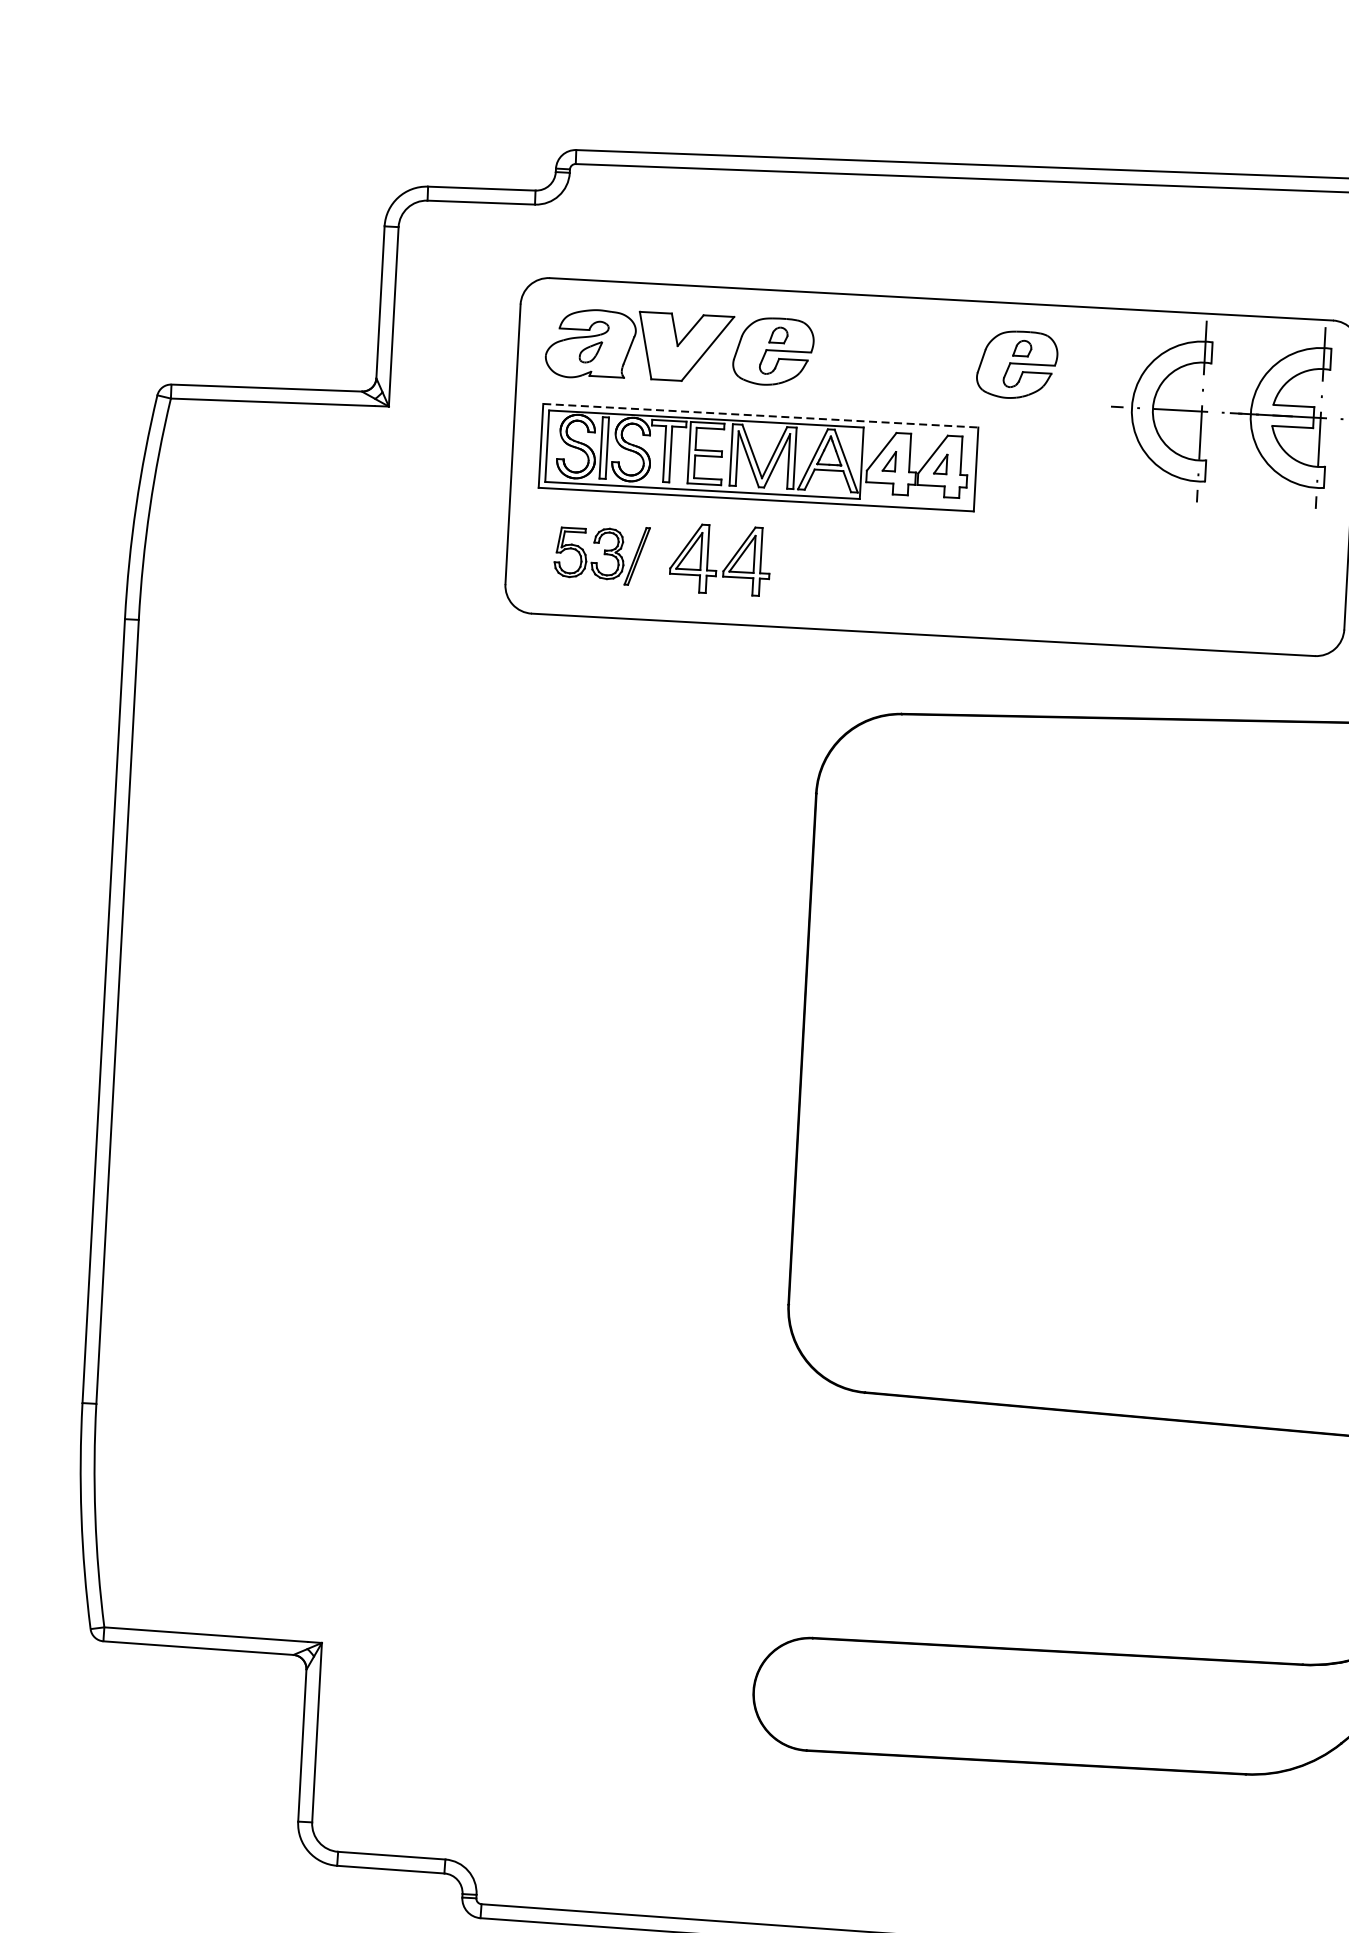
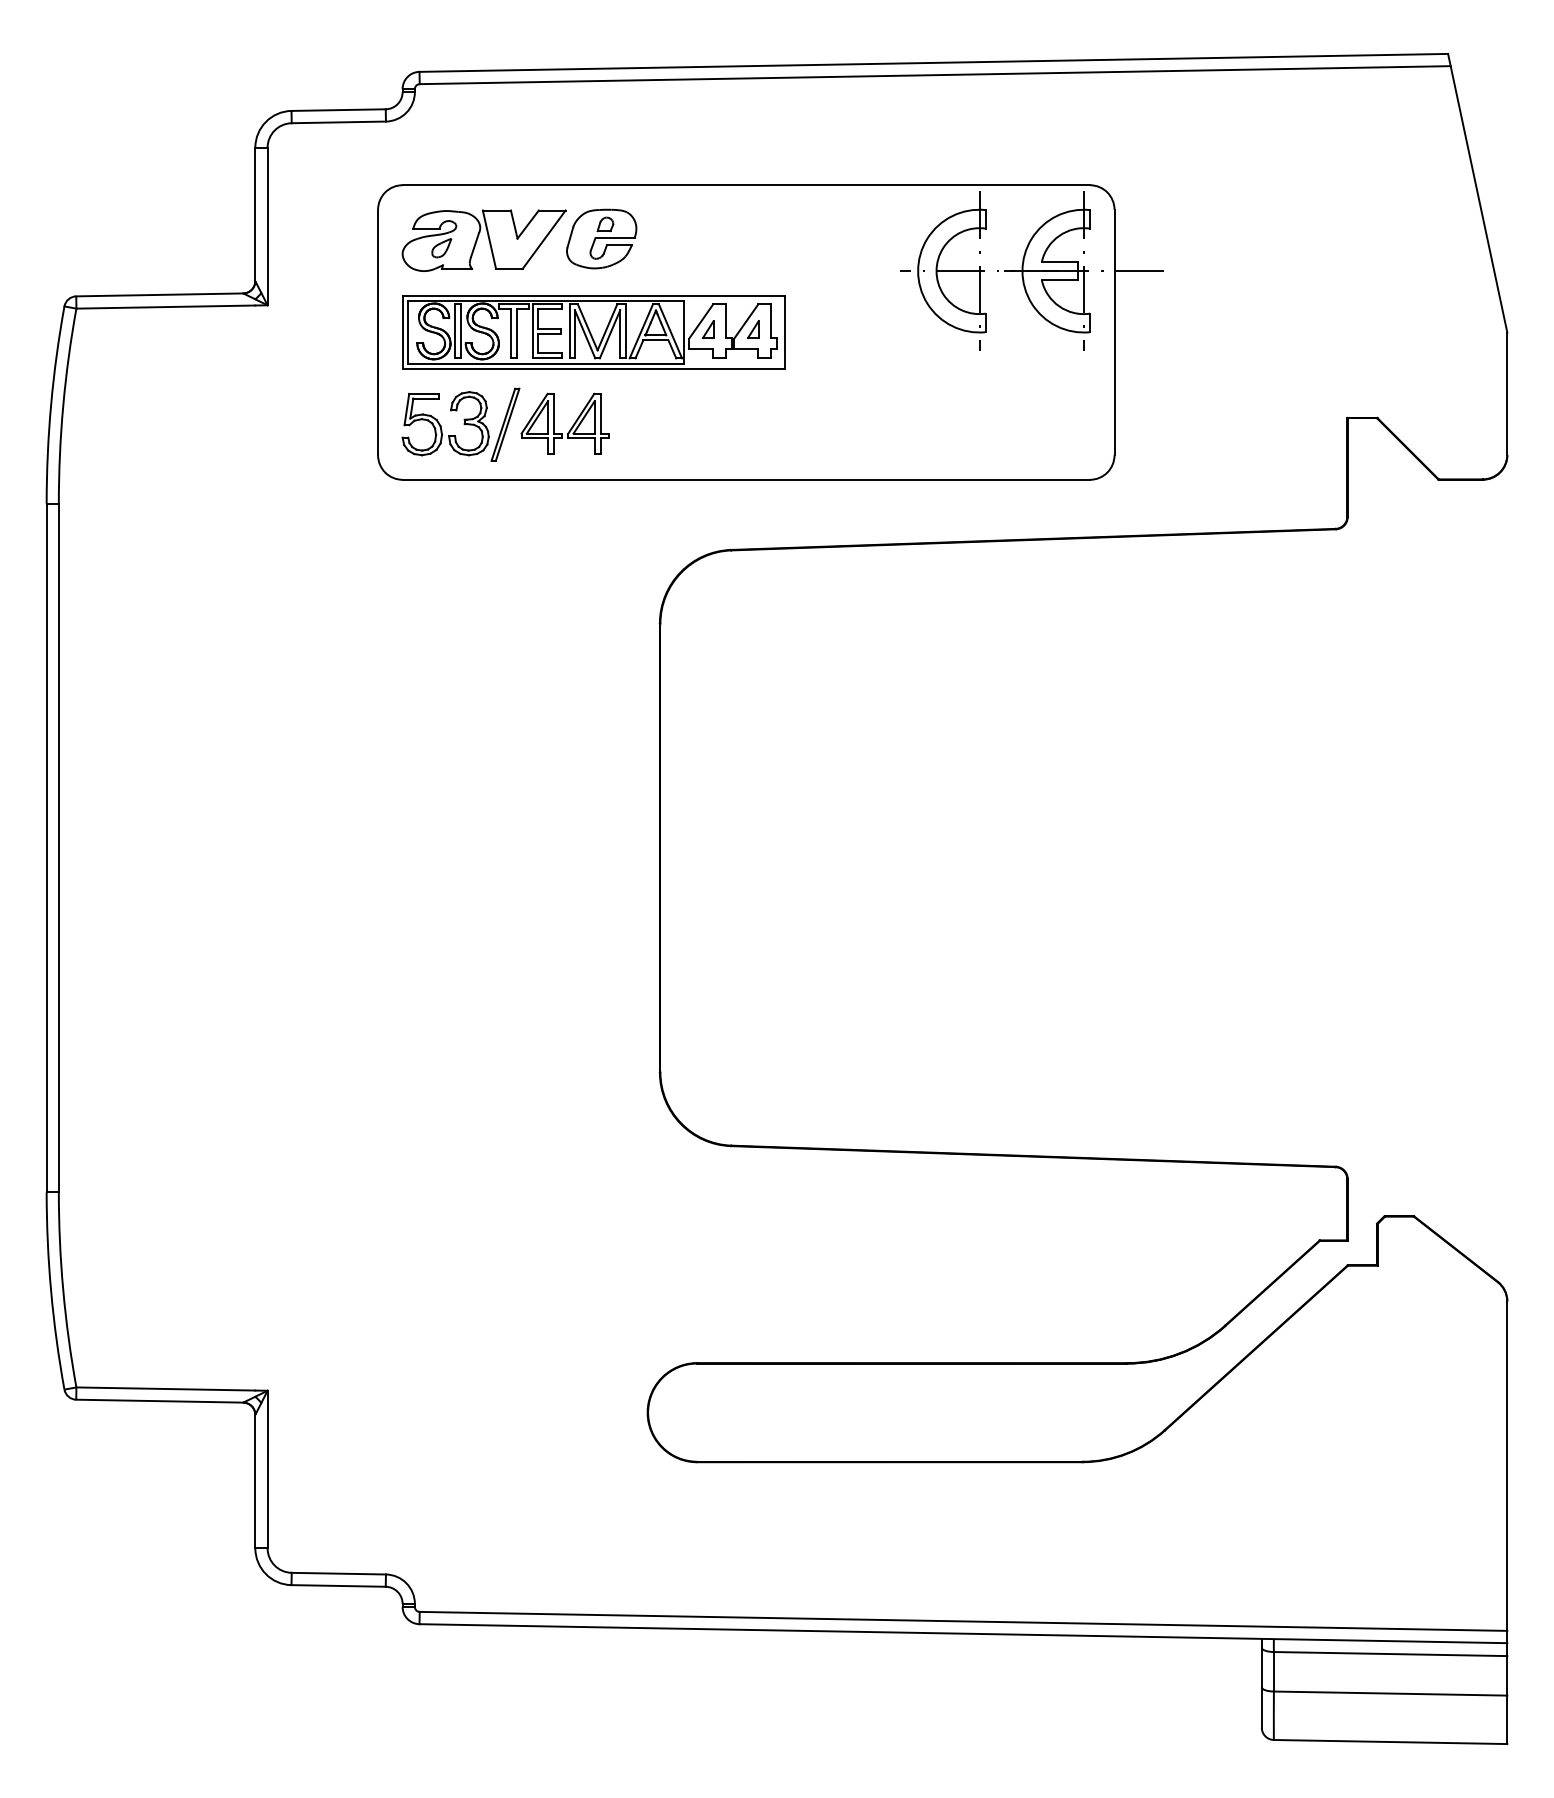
part: (1017, 364) -> (815, 238), removed
line: (760, 415) -> (593, 295), dashed -> solid
part: (601, 554) -> (460, 424), size x1.43

